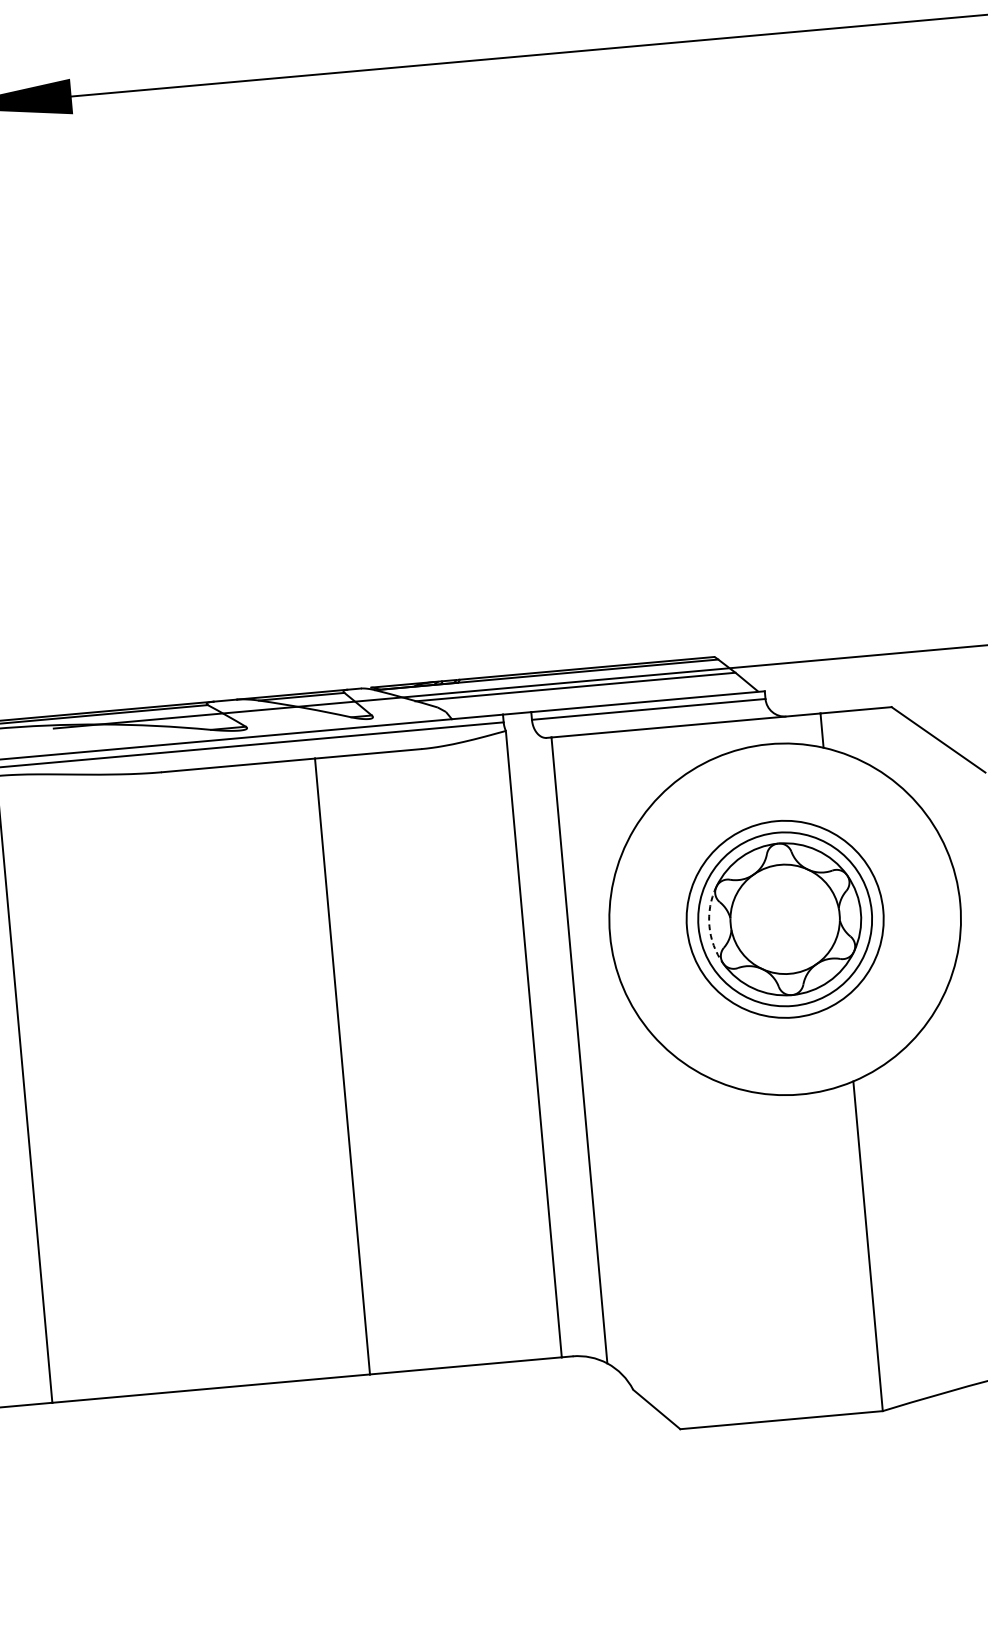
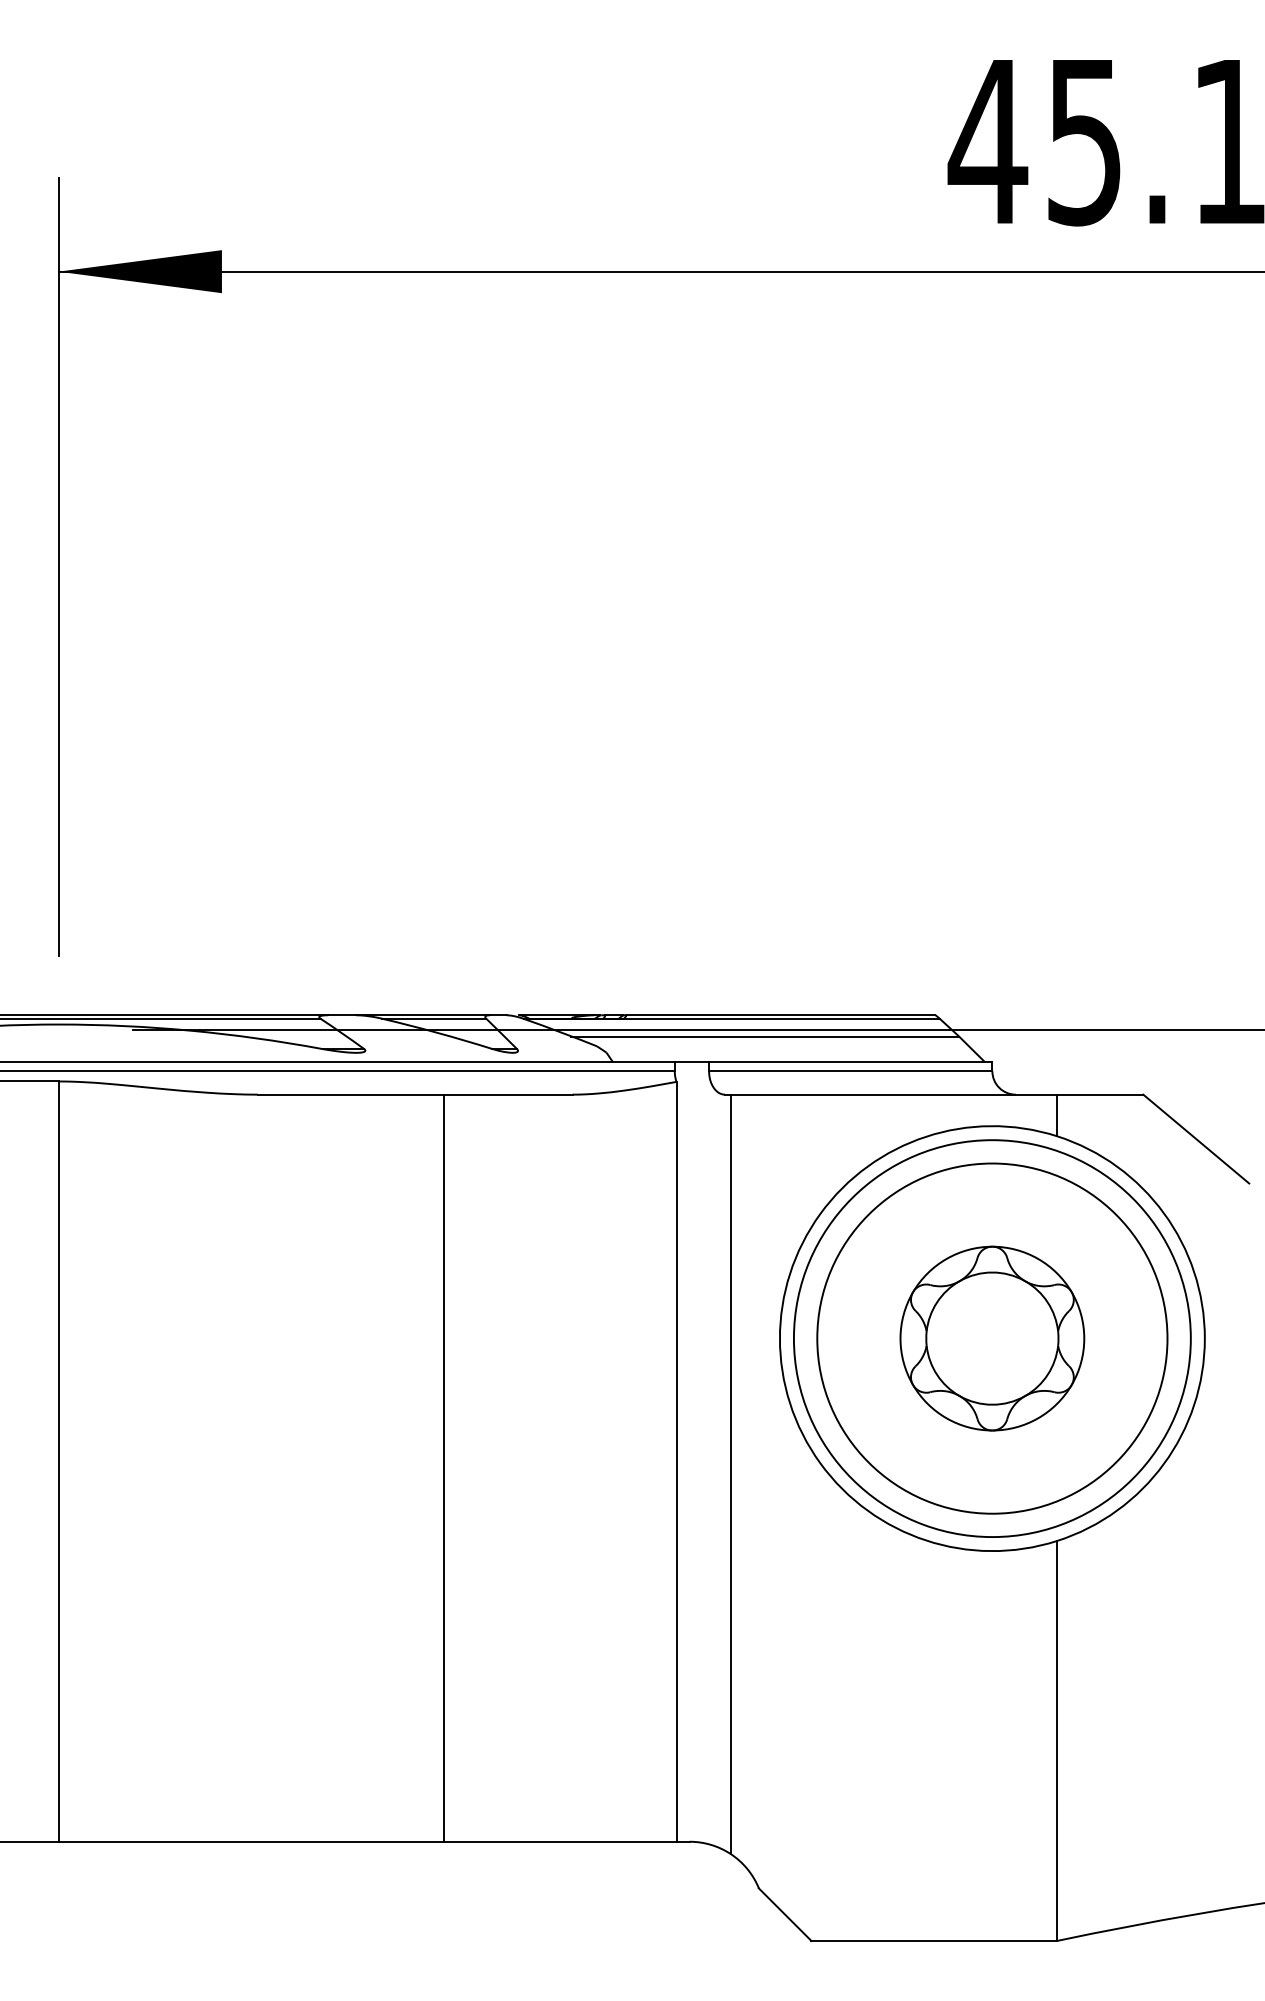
circle: (784, 919) -> (991, 1338), size x1.67
circle: (785, 919) -> (992, 1338), size x1.67
arc: (709, 926) -> (900, 1338), dashed -> solid

